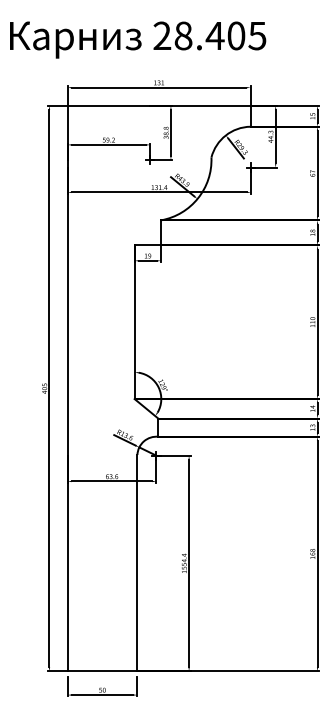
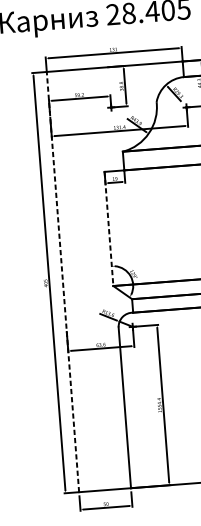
line: (134, 322) -> (108, 229), solid -> dashed
line: (67, 388) -> (62, 282), solid -> dashed

